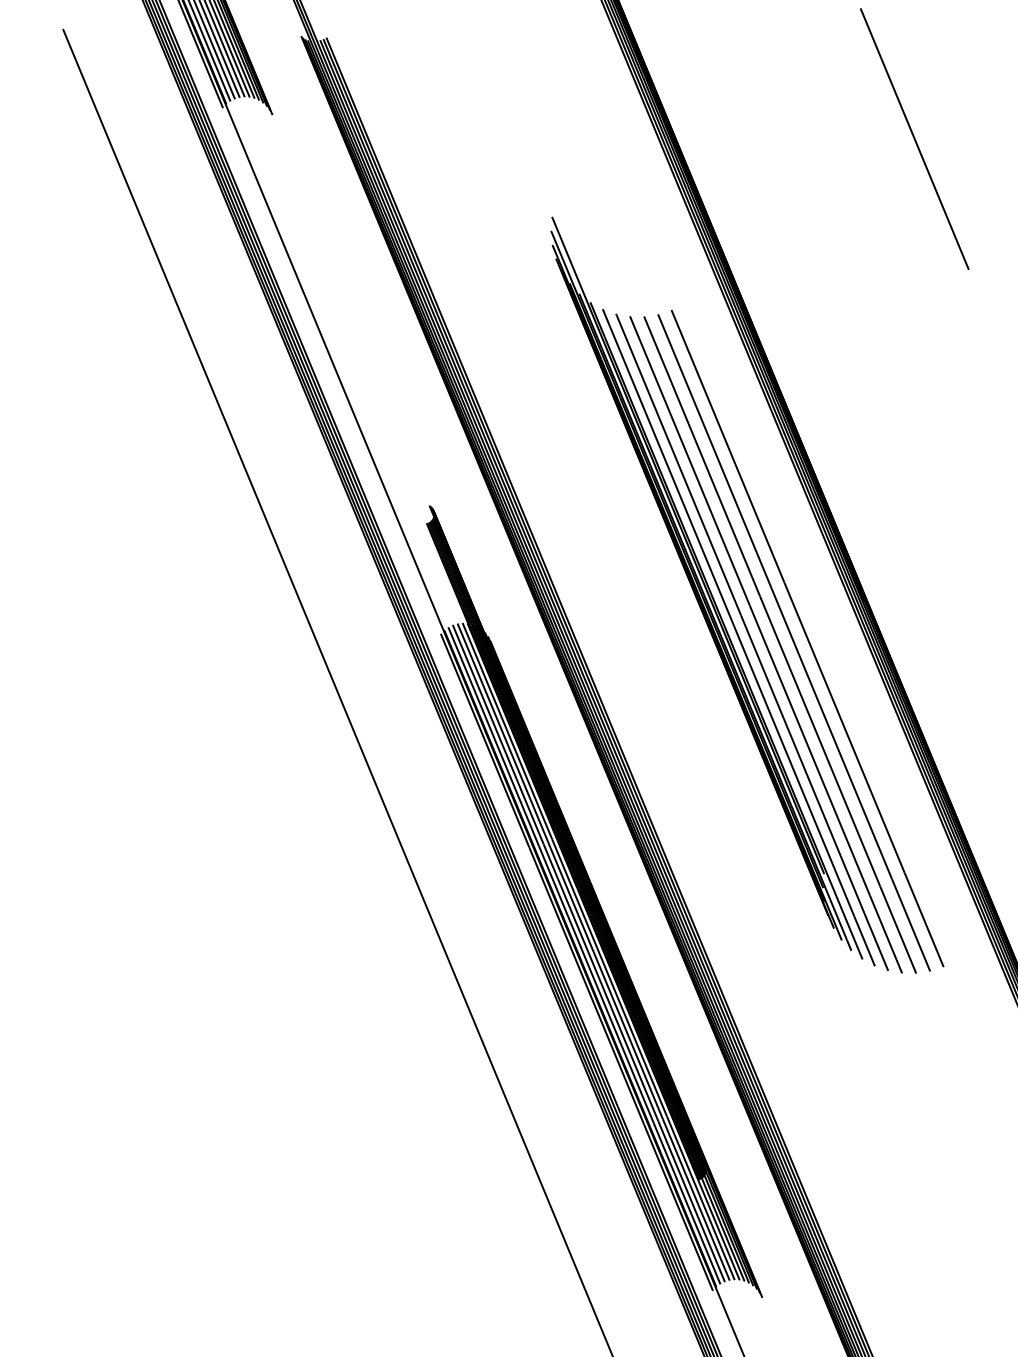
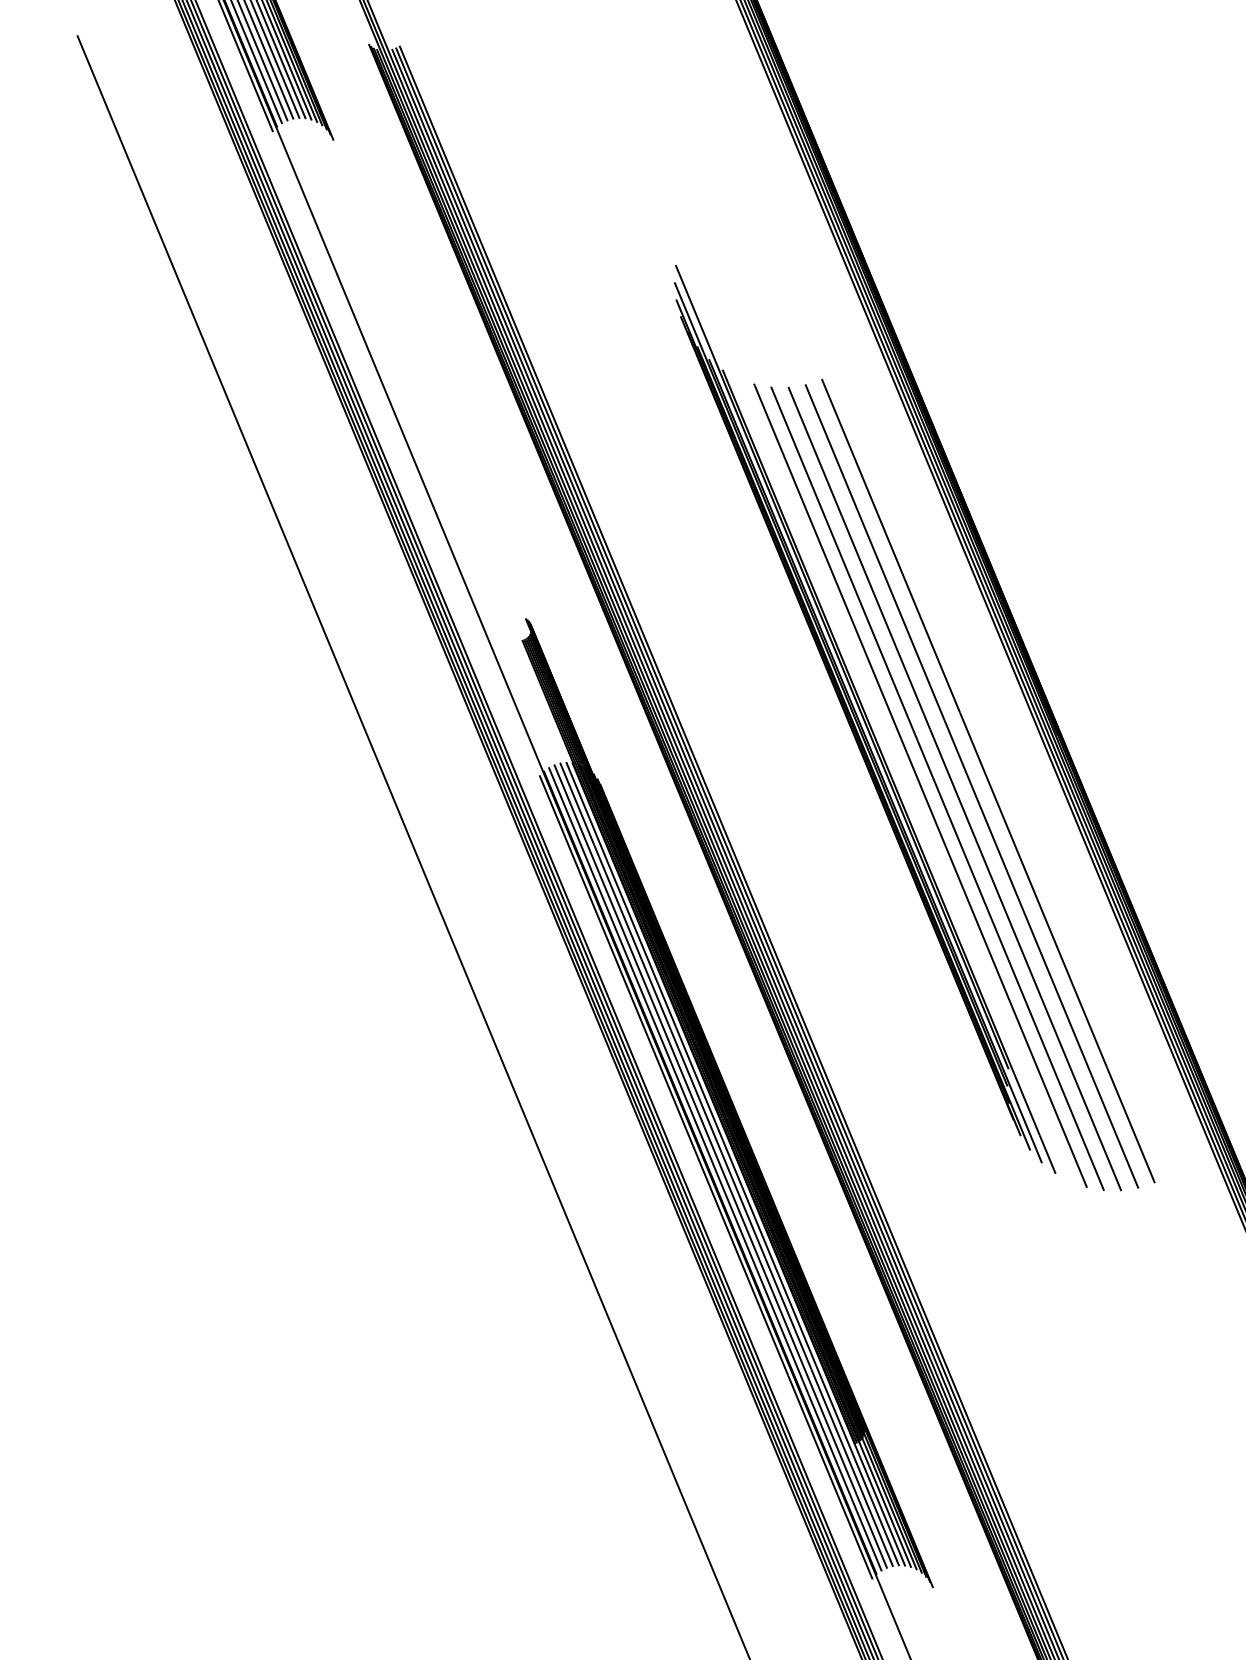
line: (914, 138) -> (1119, 169), removed
line: (739, 637) -> (904, 779), removed

